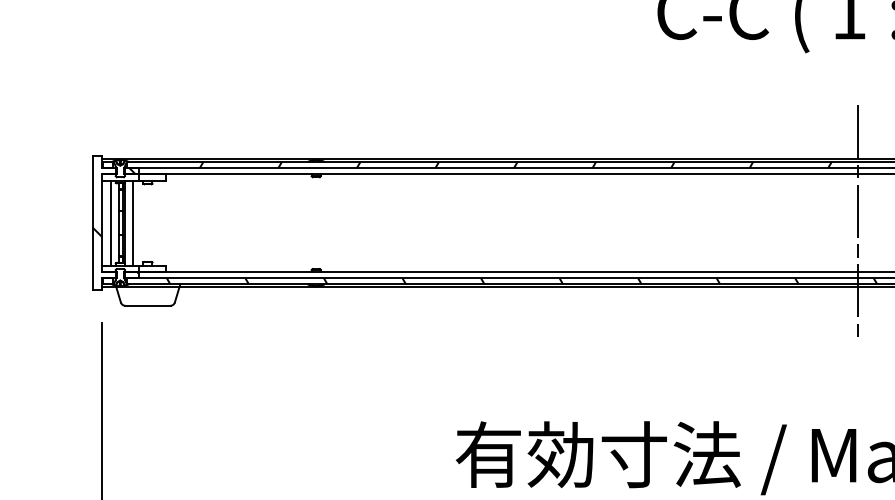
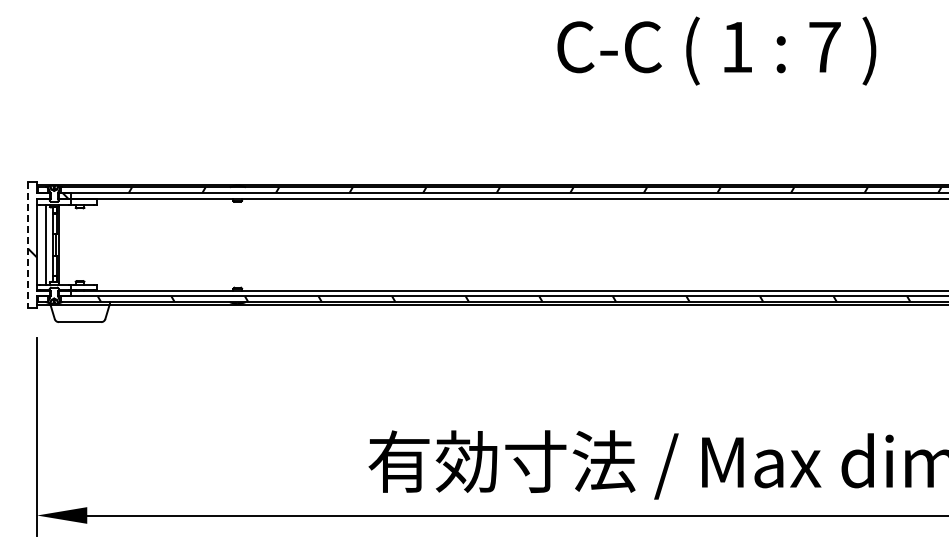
line: (132, 222) -> (65, 244), removed
line: (858, 222) -> (745, 244), removed
line: (92, 223) -> (28, 245), solid -> dashed

